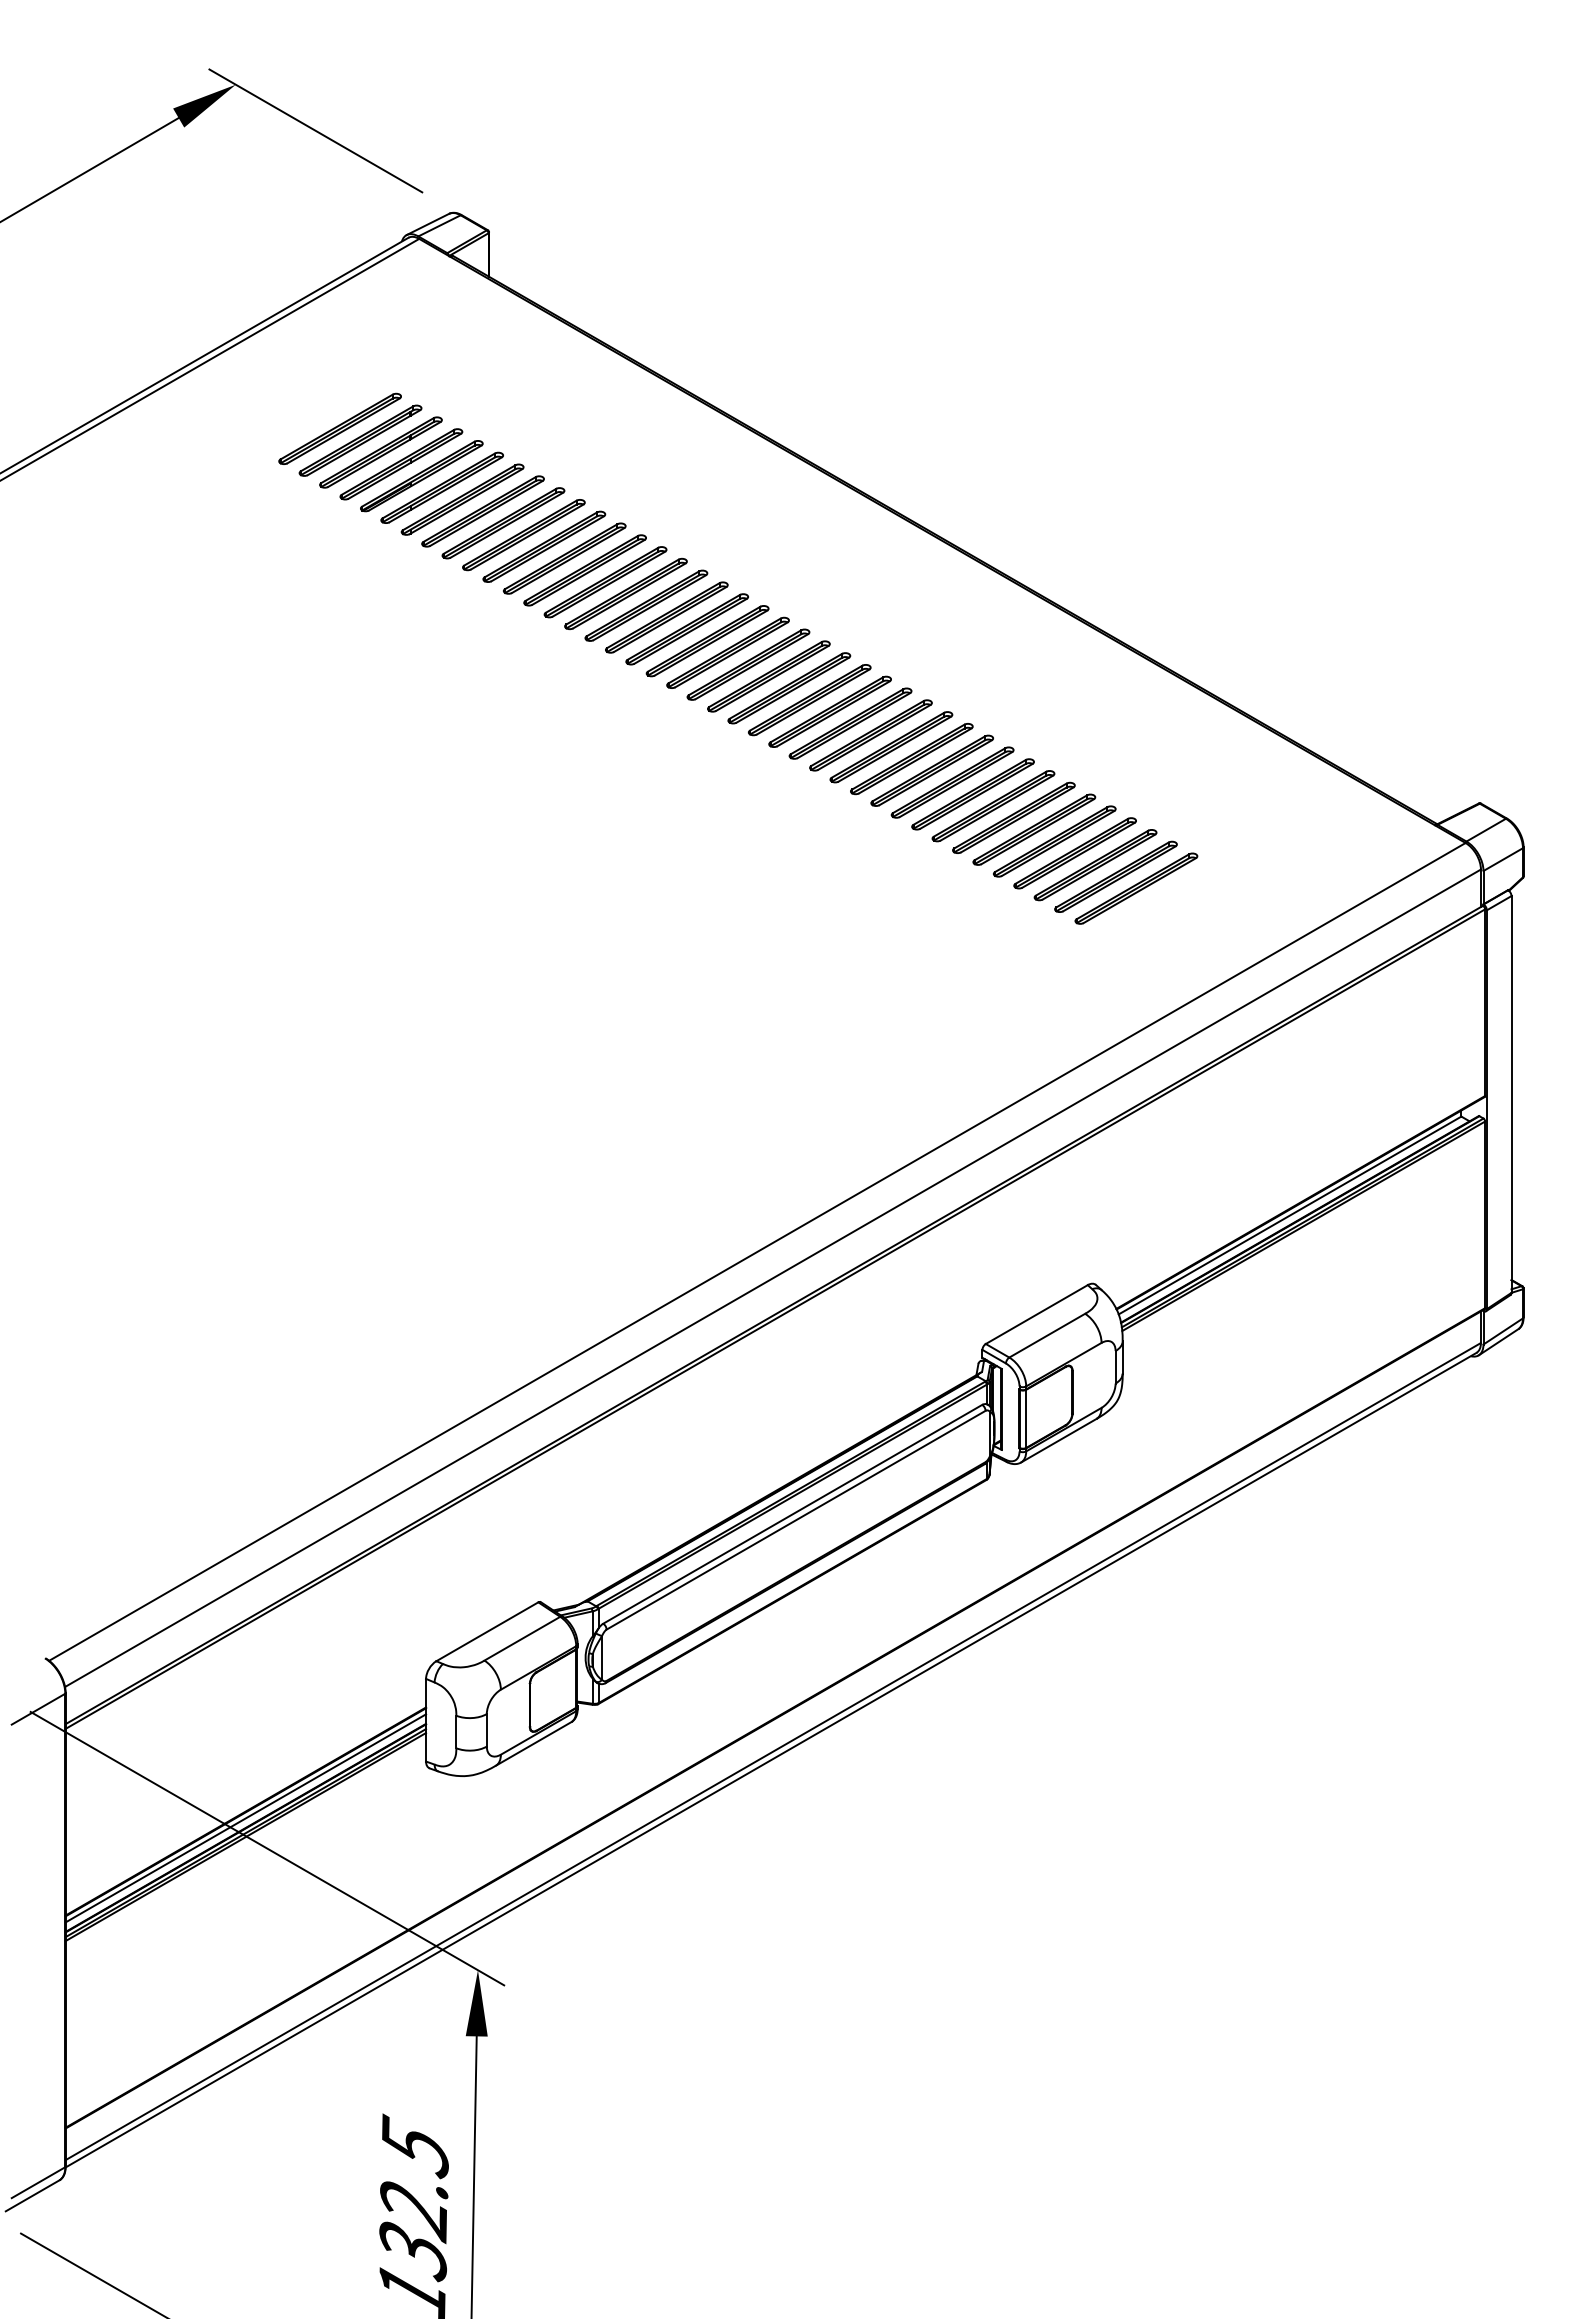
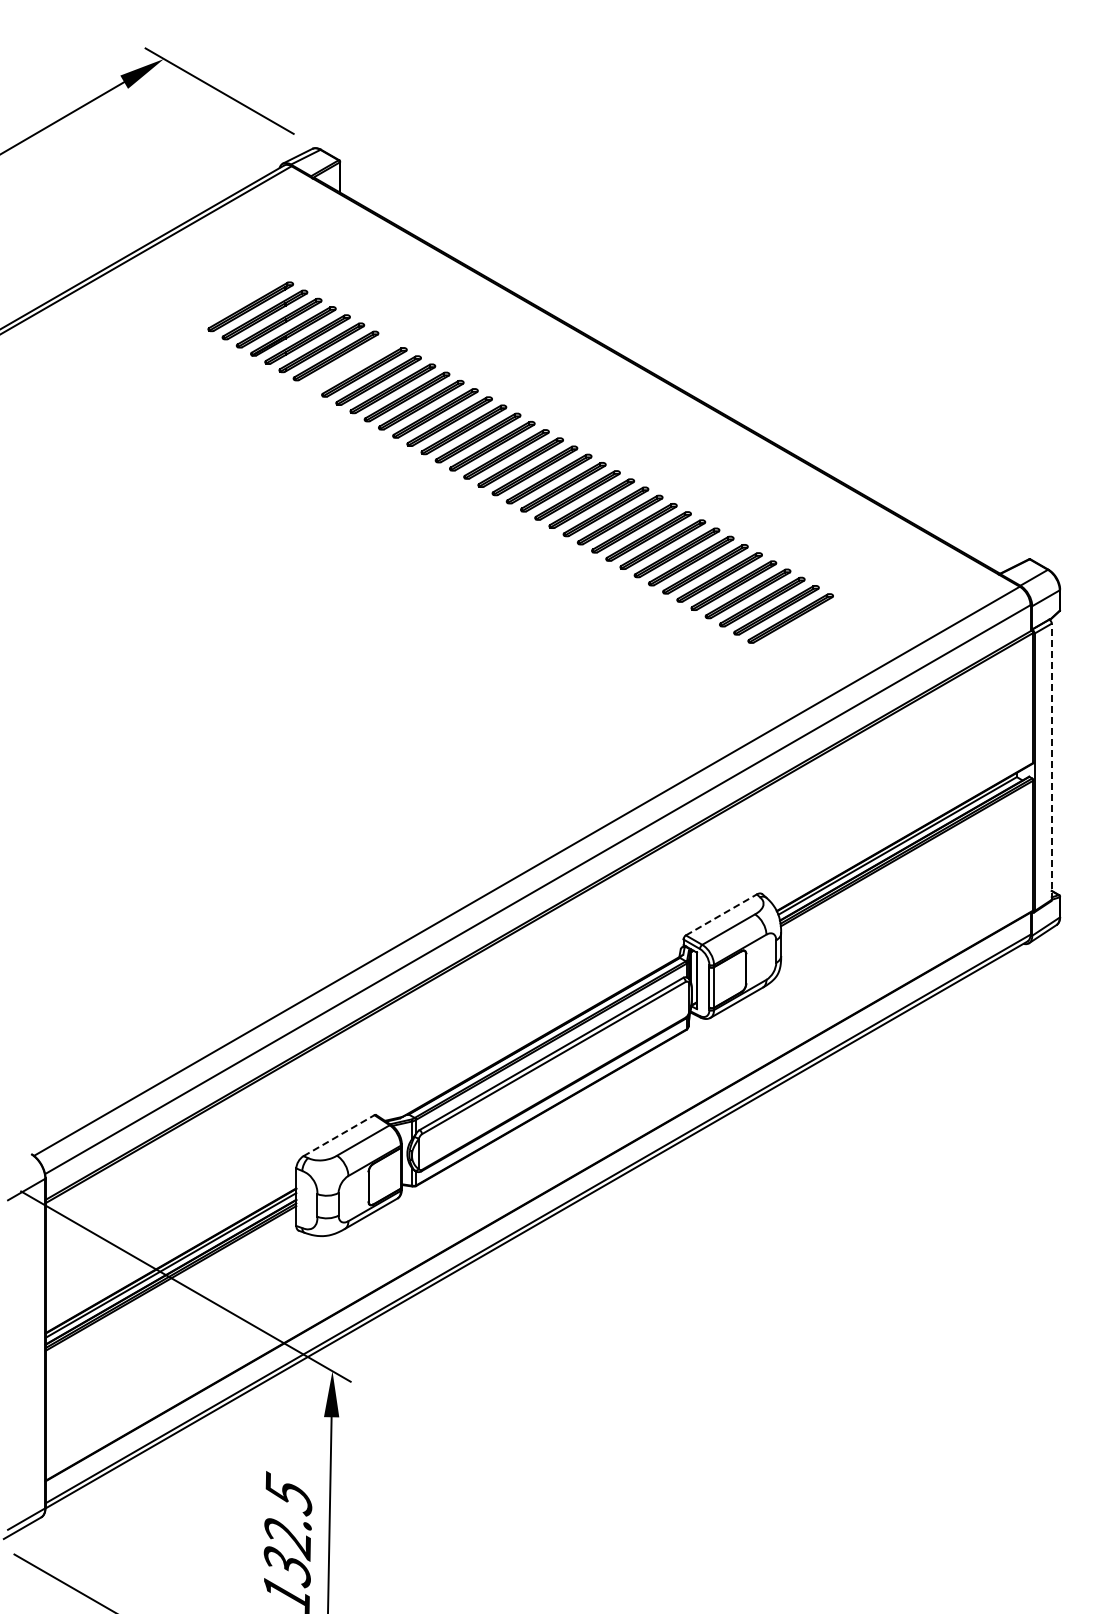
part: (340, 428) -> (236, 298), removed
part: (503, 522) -> (350, 363), removed
line: (1511, 1094) -> (1051, 761), solid -> dashed
line: (1036, 1313) -> (721, 914), solid -> dashed
line: (488, 1631) -> (339, 1135), solid -> dashed

